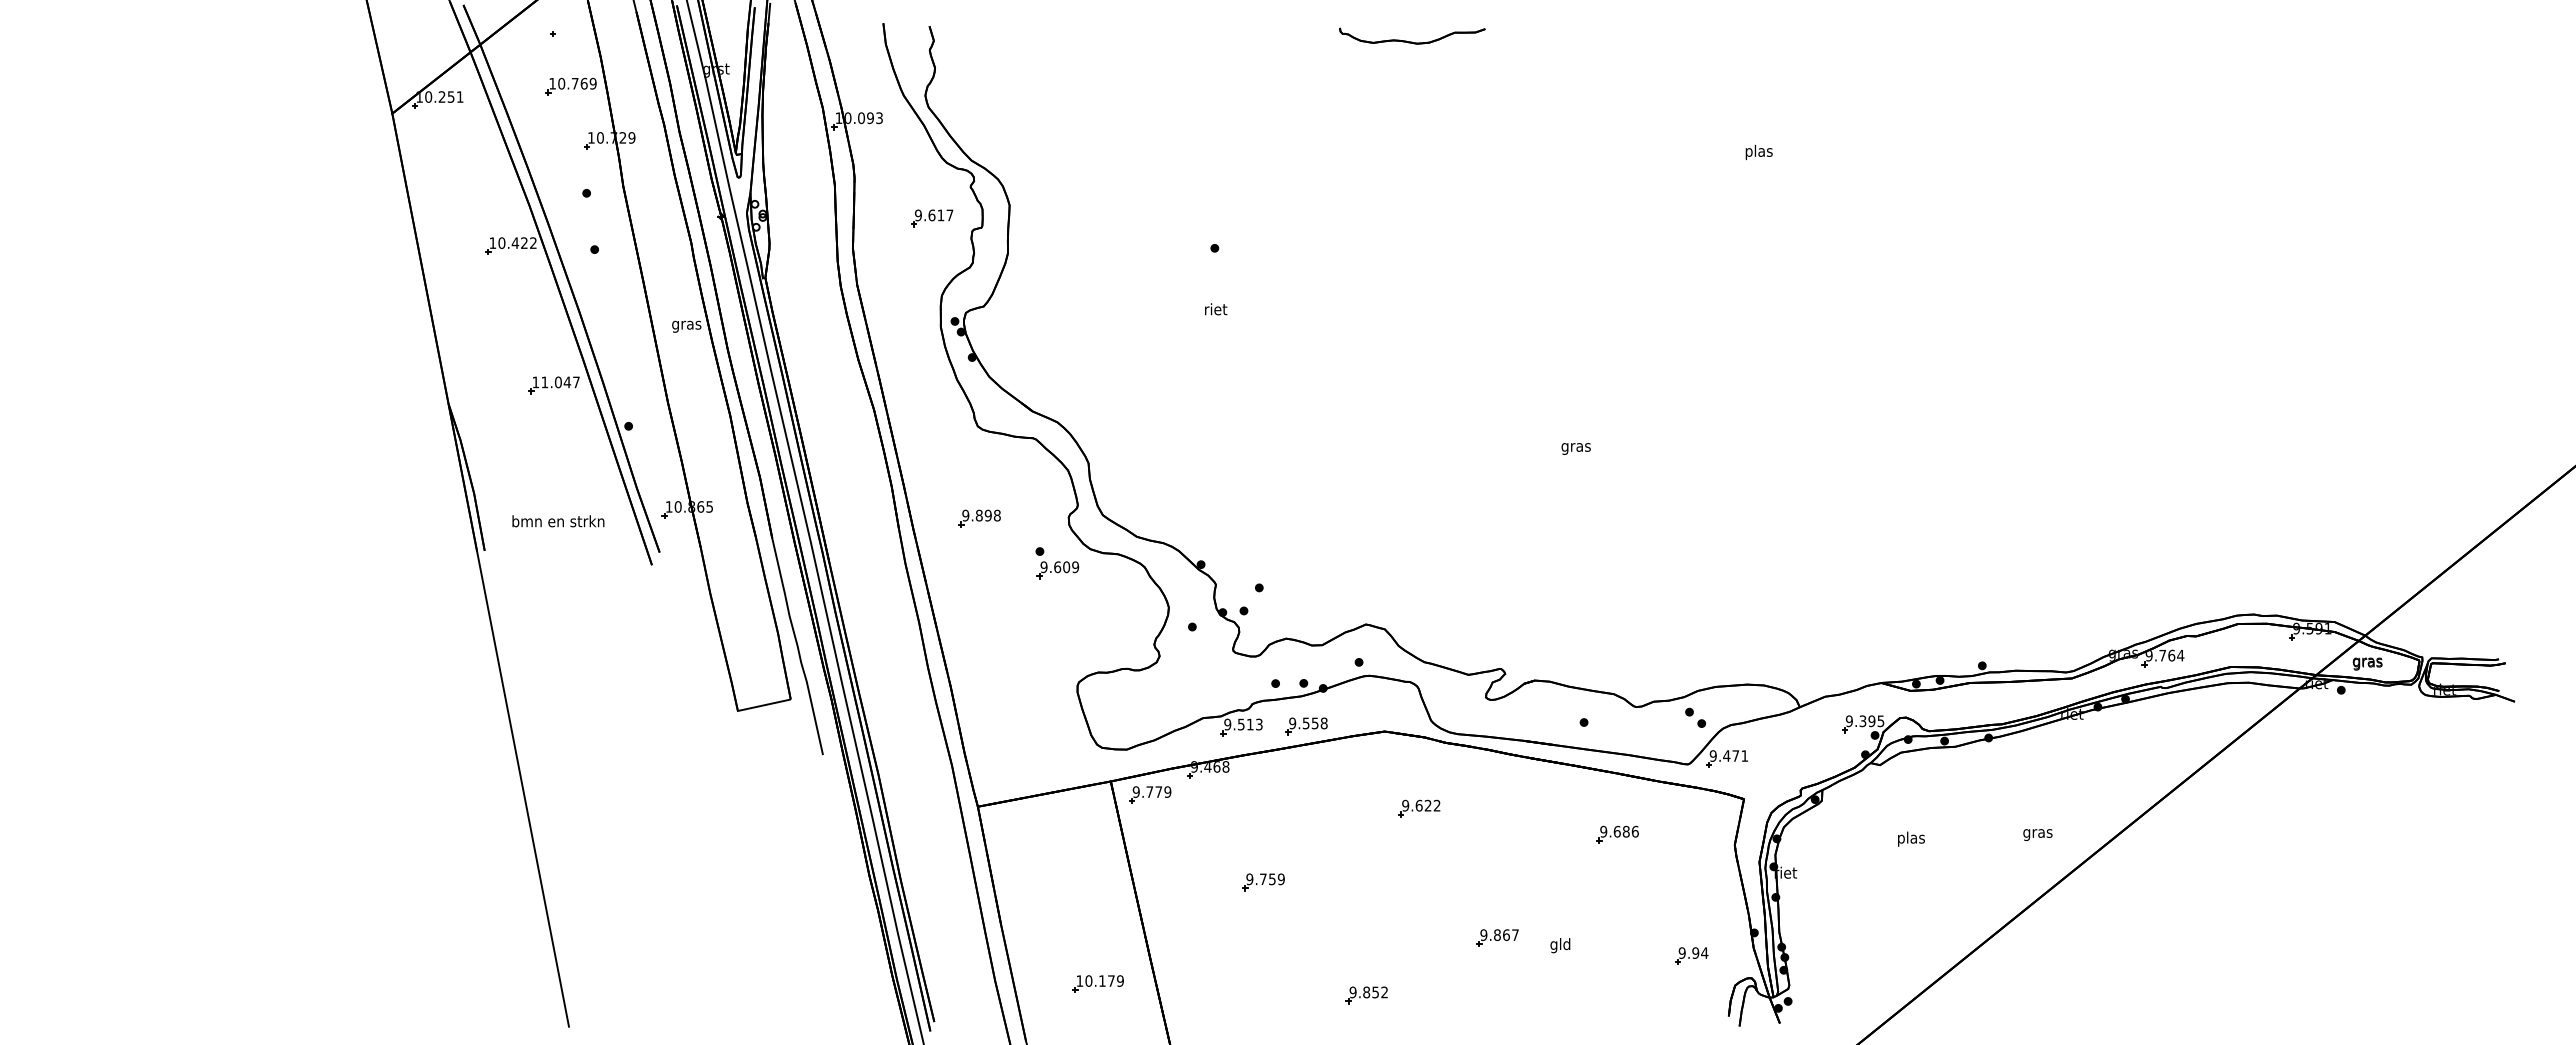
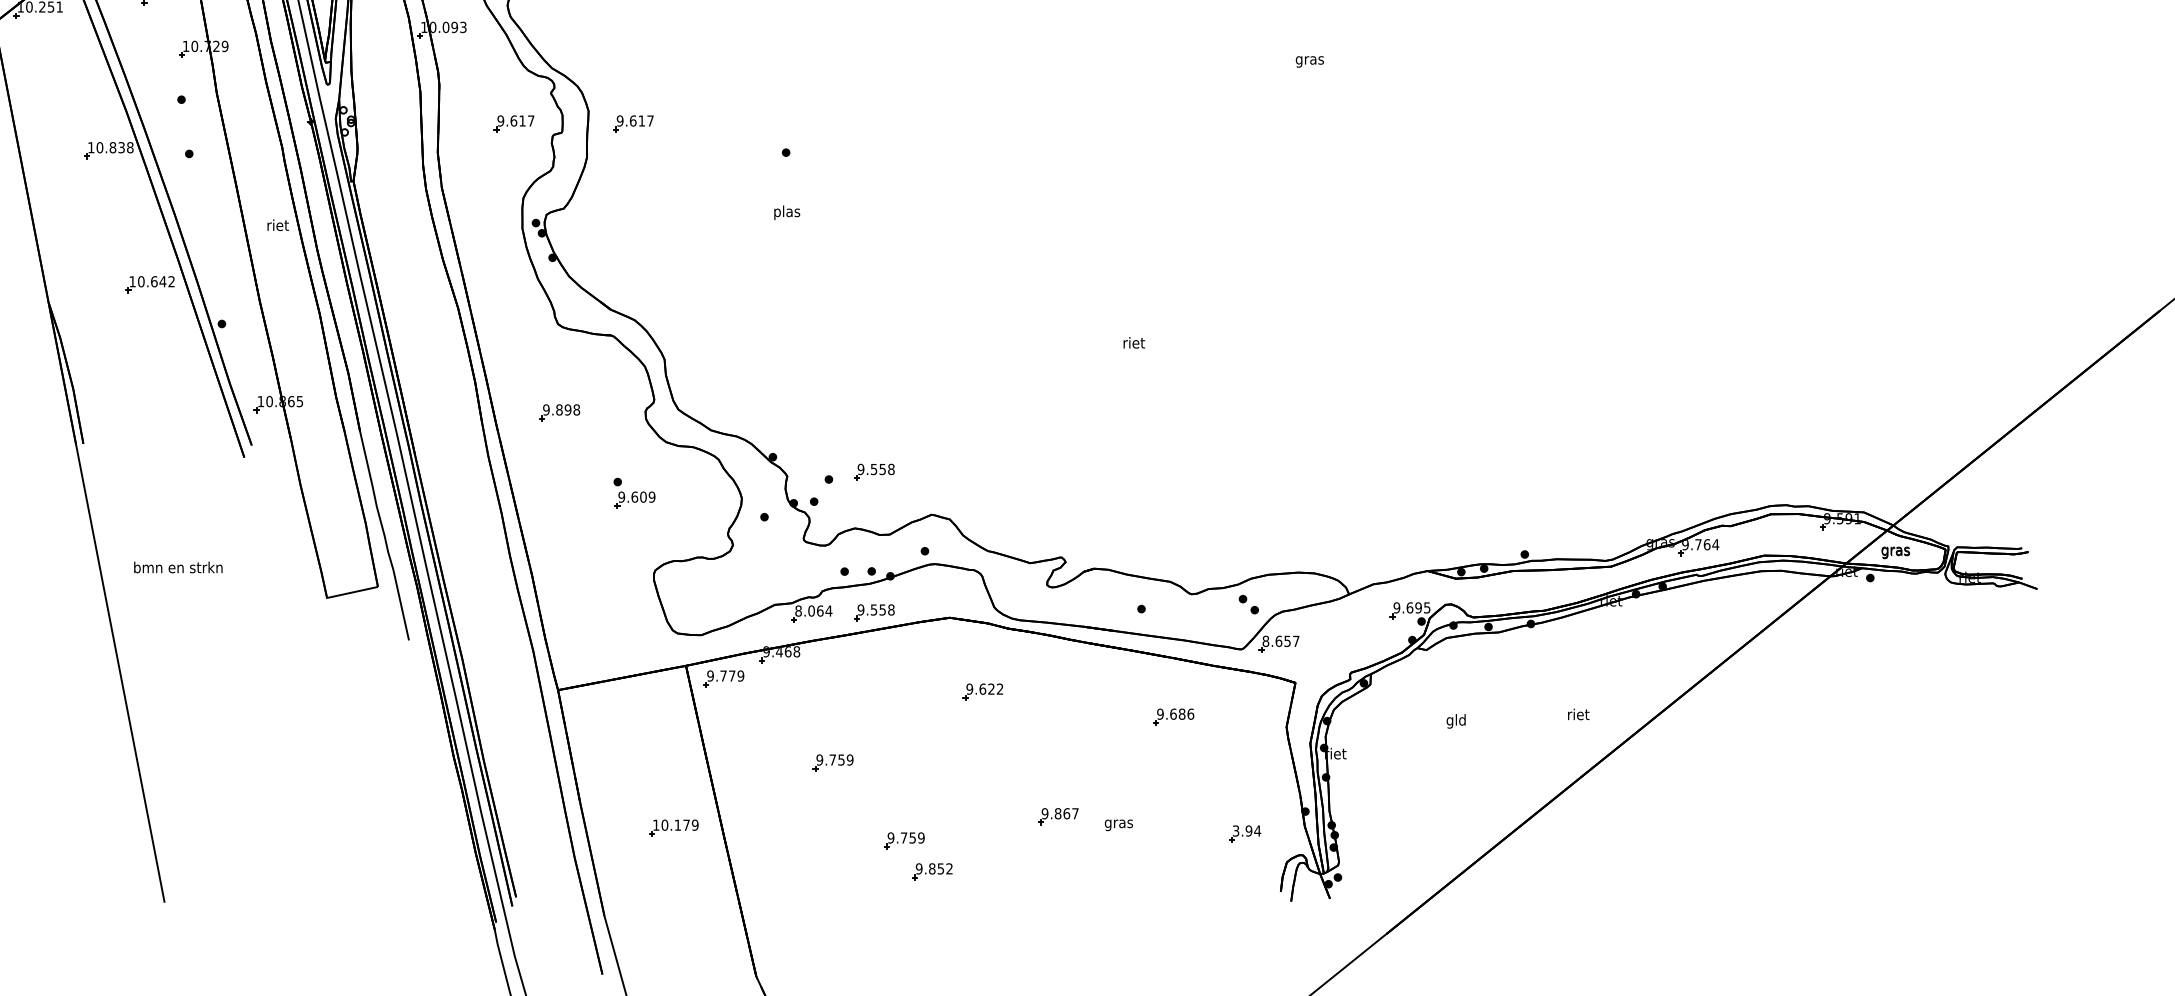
text: (1758, 151) -> (1309, 59), plas -> gras
part: (1056, 218) -> (633, 123), added
text: (523, 243) -> (120, 148), 10.422 -> 10.838
text: (1215, 310) -> (786, 212), riet -> plas
text: (686, 324) -> (277, 225), gras -> riet
text: (560, 382) -> (156, 281), 11.047 -> 10.642
text: (1575, 446) -> (1133, 343), gras -> riet
text: (558, 521) -> (178, 567), moved
part: (1057, 563) -> (634, 493), moved
part: (1306, 580) -> (874, 472), added
text: (1862, 721) -> (1409, 608), 9.395 -> 9.695
text: (1243, 724) -> (813, 610), 9.513 -> 8.064
text: (1728, 755) -> (1280, 640), 9.471 -> 8.657
text: (2037, 833) -> (1577, 715), gras -> riet
text: (1911, 838) -> (1456, 720), plas -> gld
text: (1560, 945) -> (1118, 823), gld -> gras
text: (1681, 952) -> (1235, 830), 9.94 -> 3.94
part: (1337, 963) -> (904, 841), added
part: (1097, 983) -> (673, 827), moved

